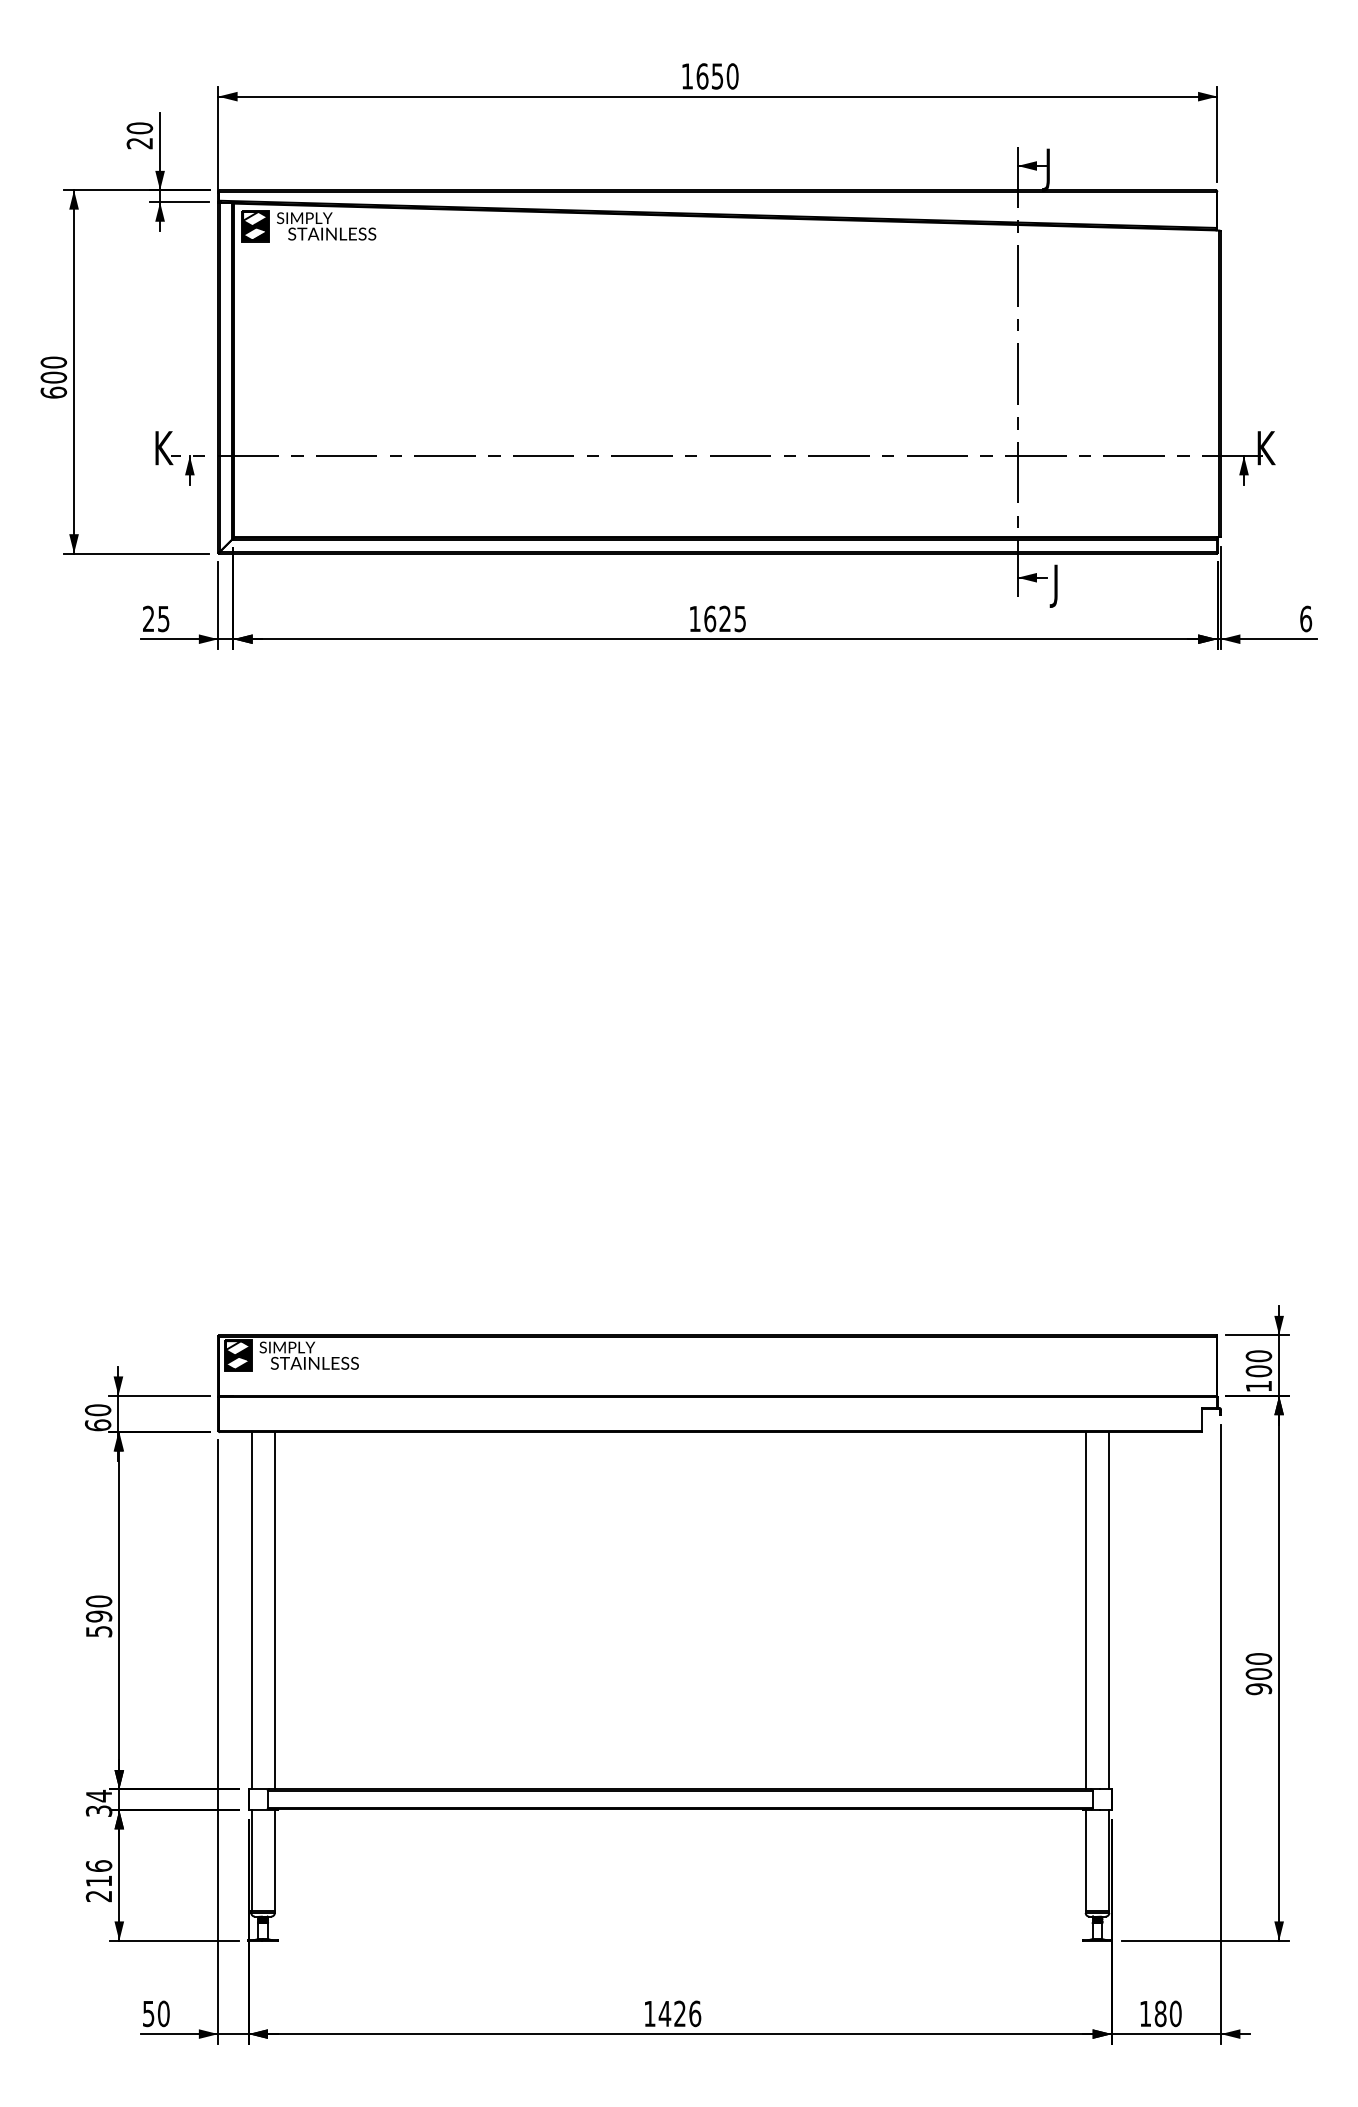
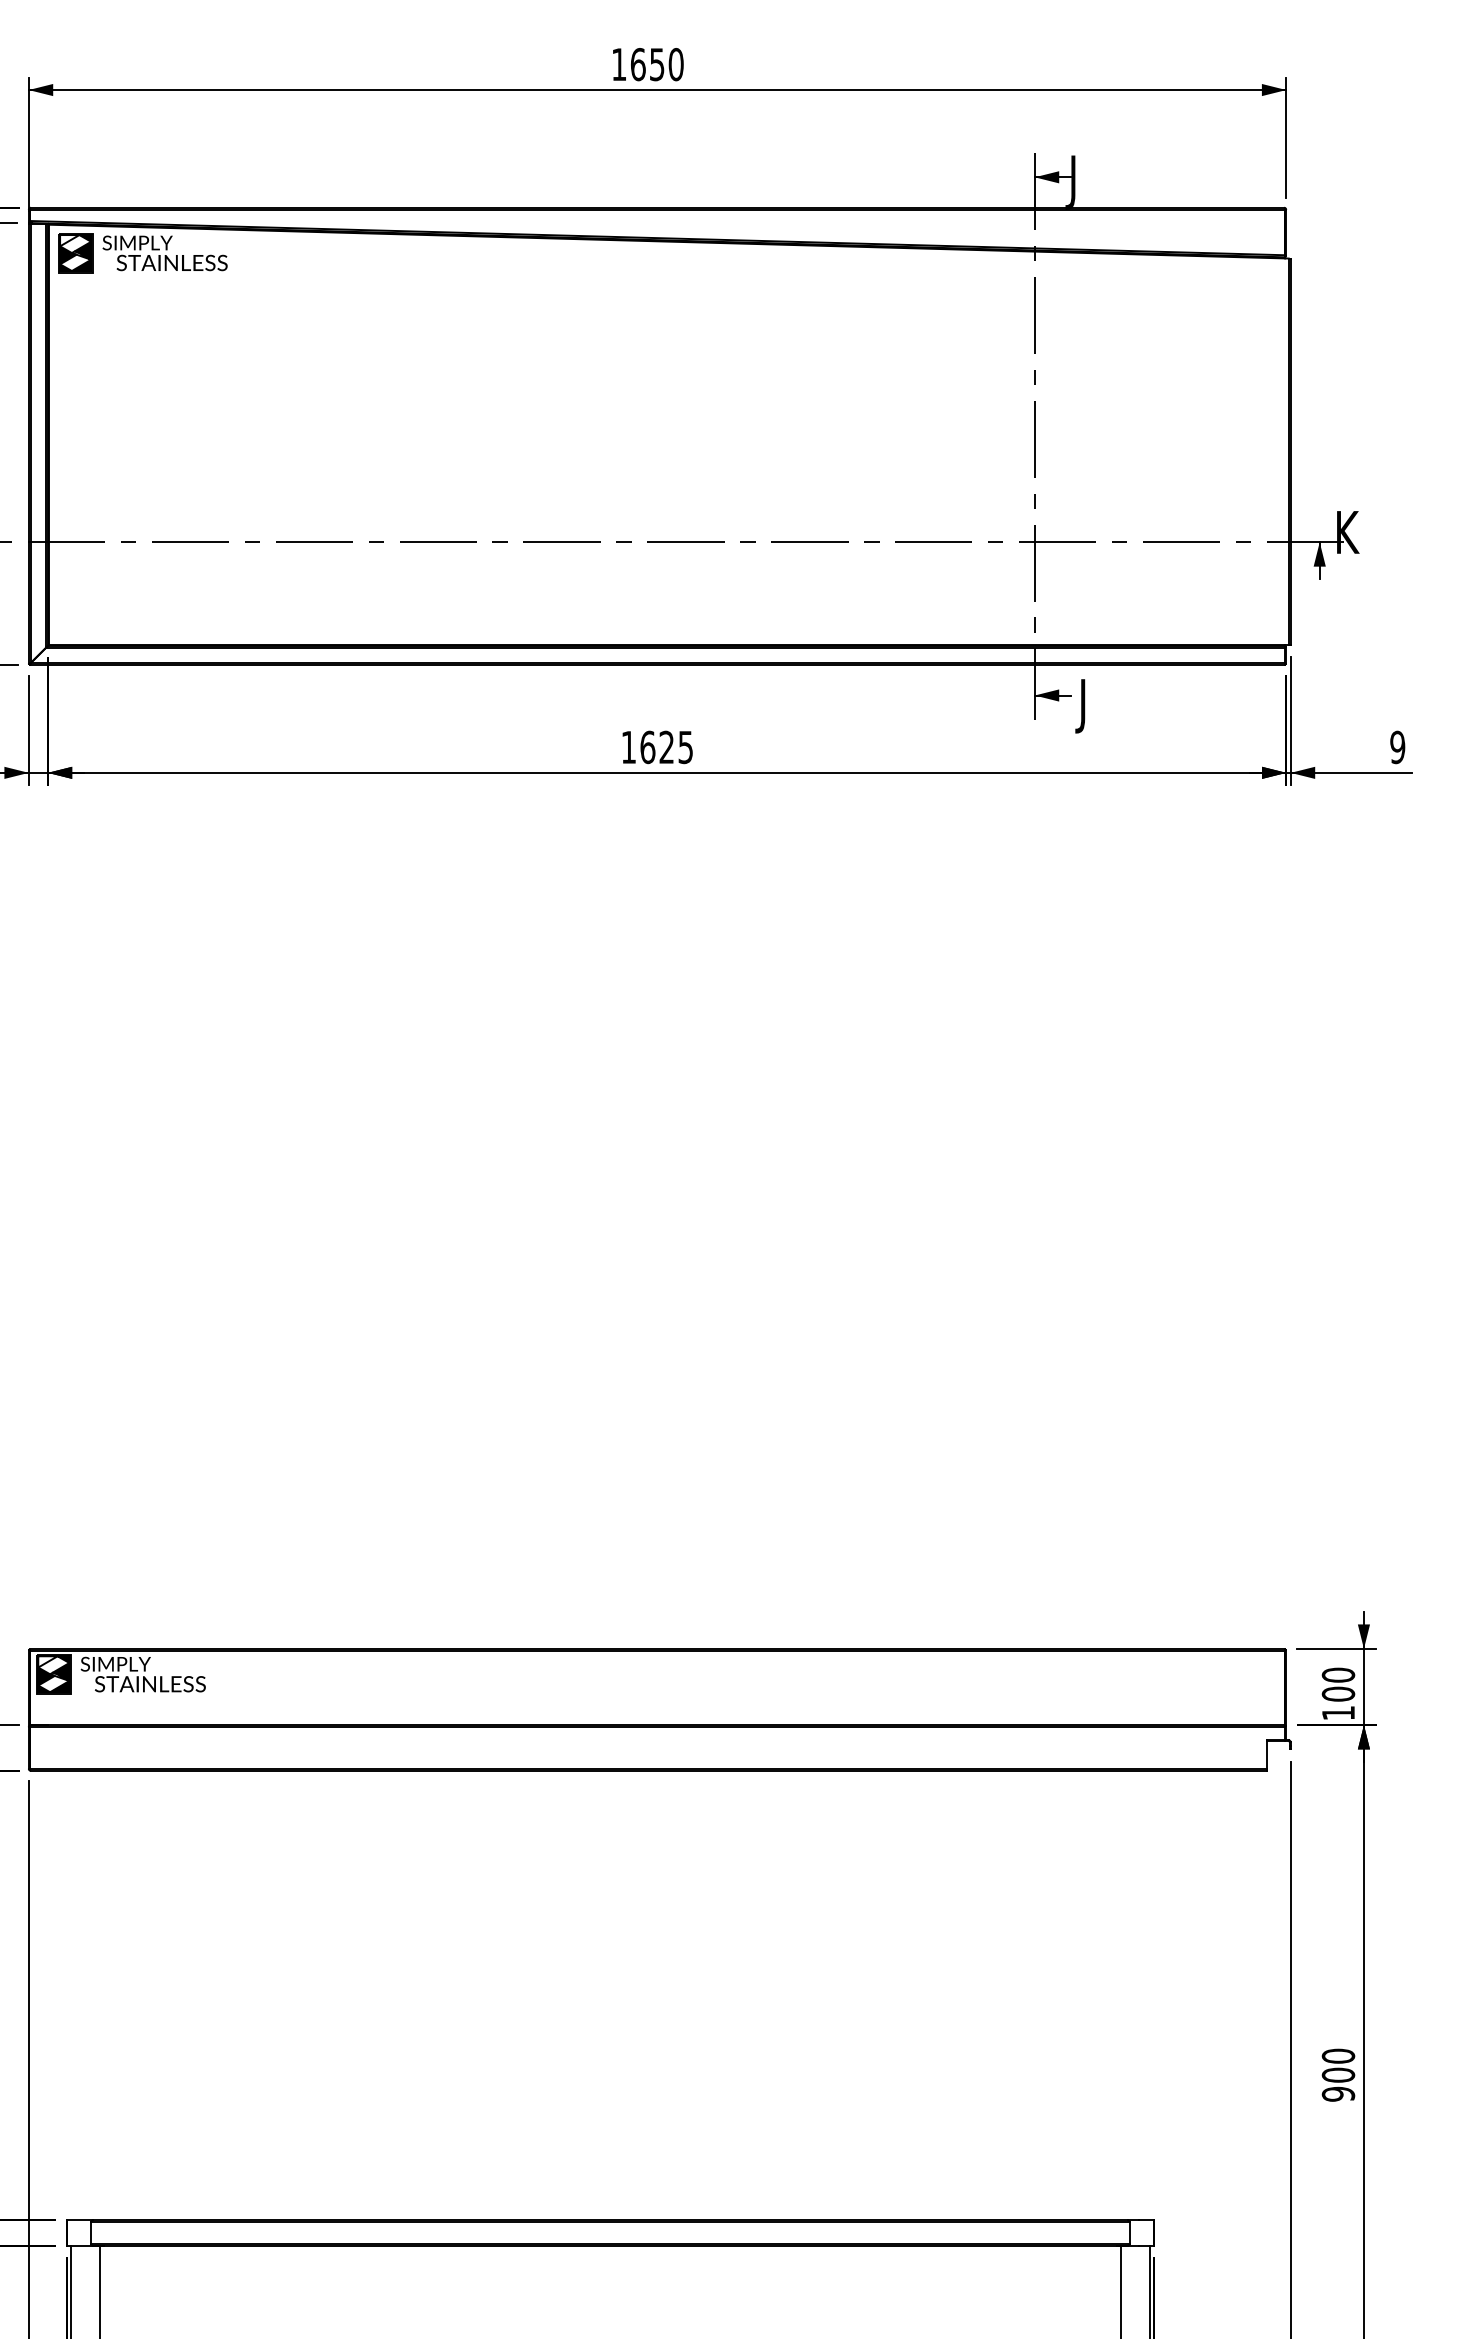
text: (1306, 618) -> (1398, 746), 6 -> 9
line: (251, 1610) -> (70, 1995), removed
line: (274, 1610) -> (99, 1995), removed
line: (1086, 1610) -> (1121, 1995), removed
line: (1109, 1610) -> (1150, 1995), removed

